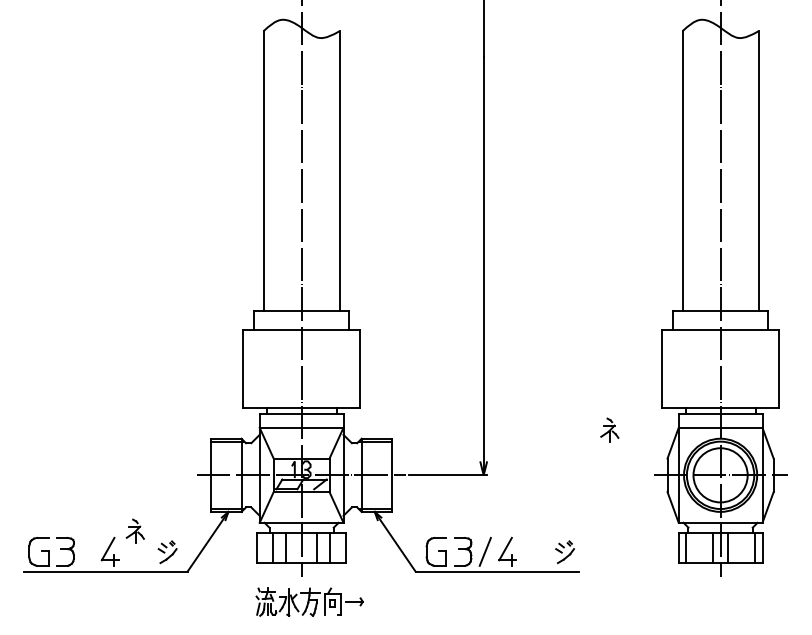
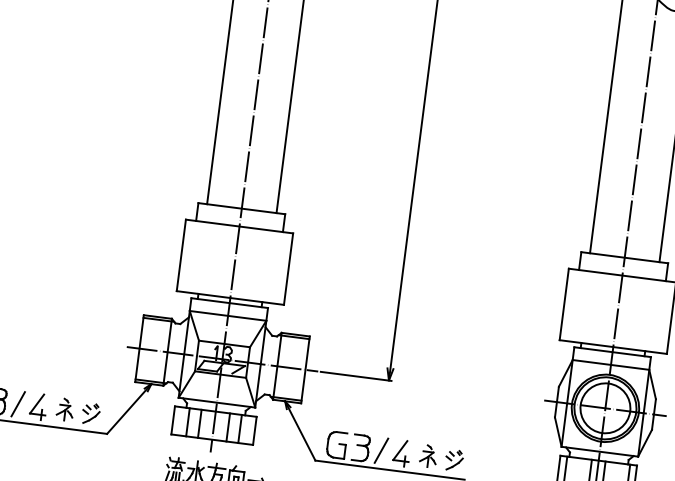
part: (609, 429) -> (428, 455), moved
part: (134, 530) -> (64, 408), moved
line: (87, 551) -> (17, 403), added

